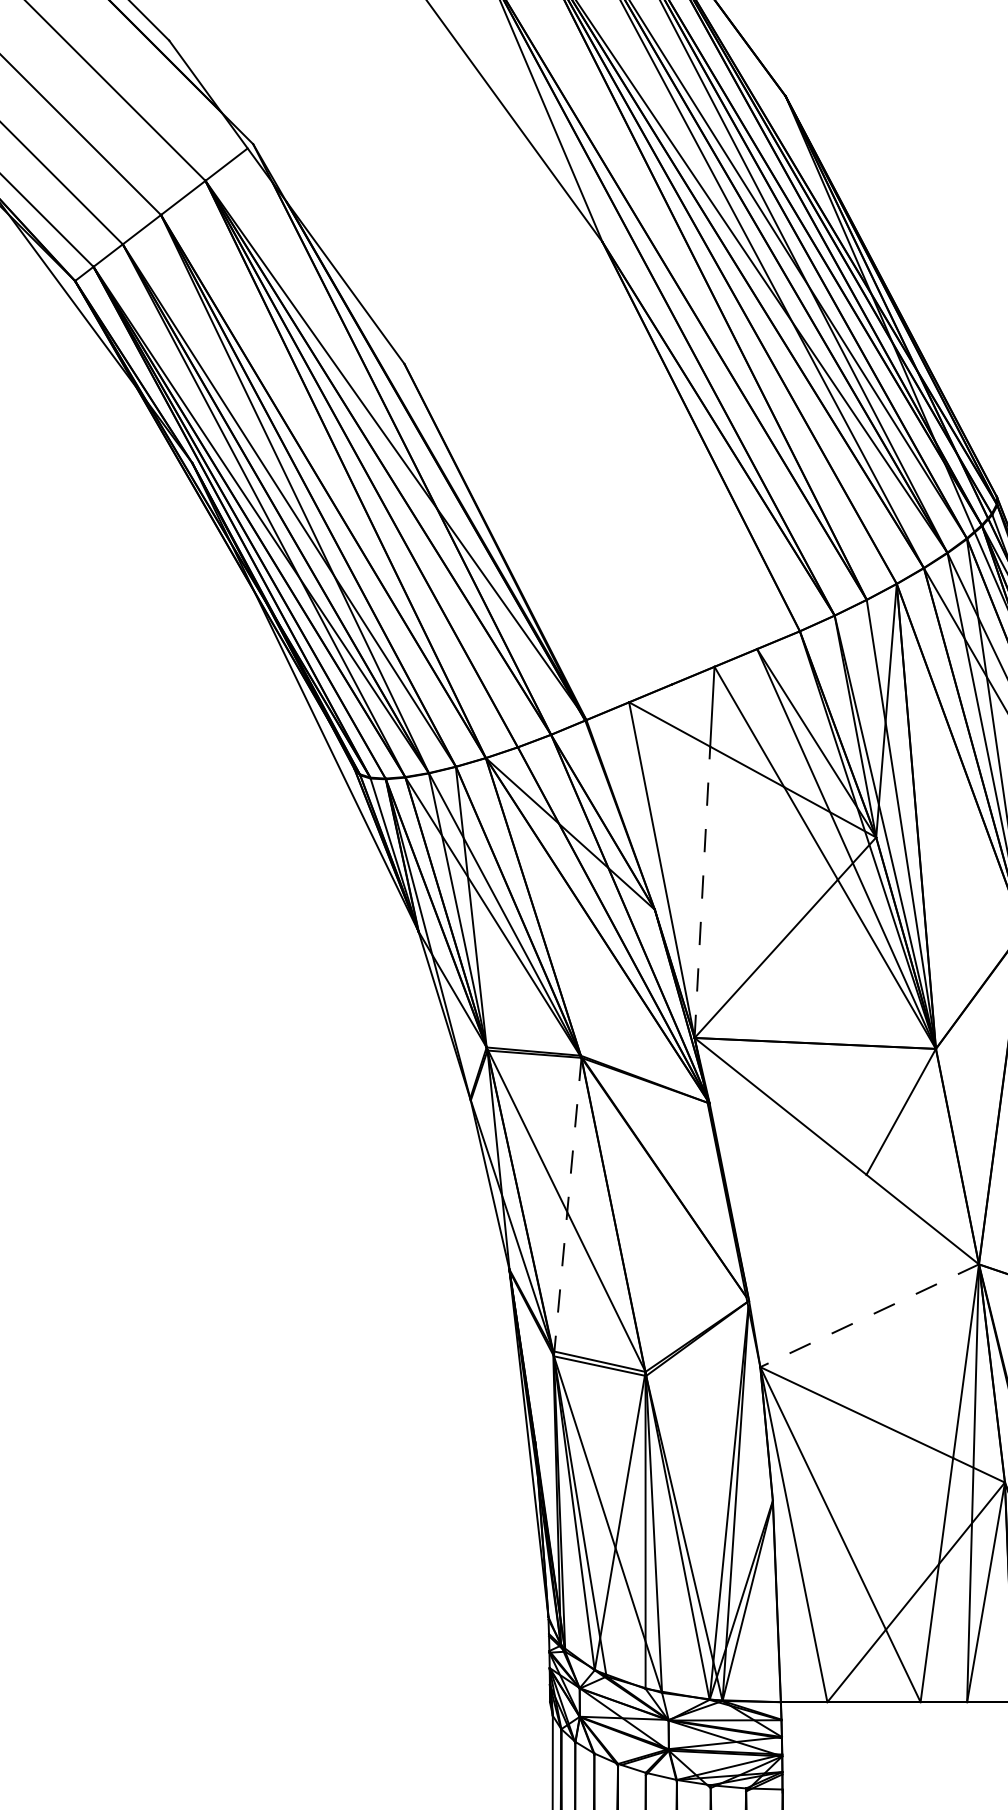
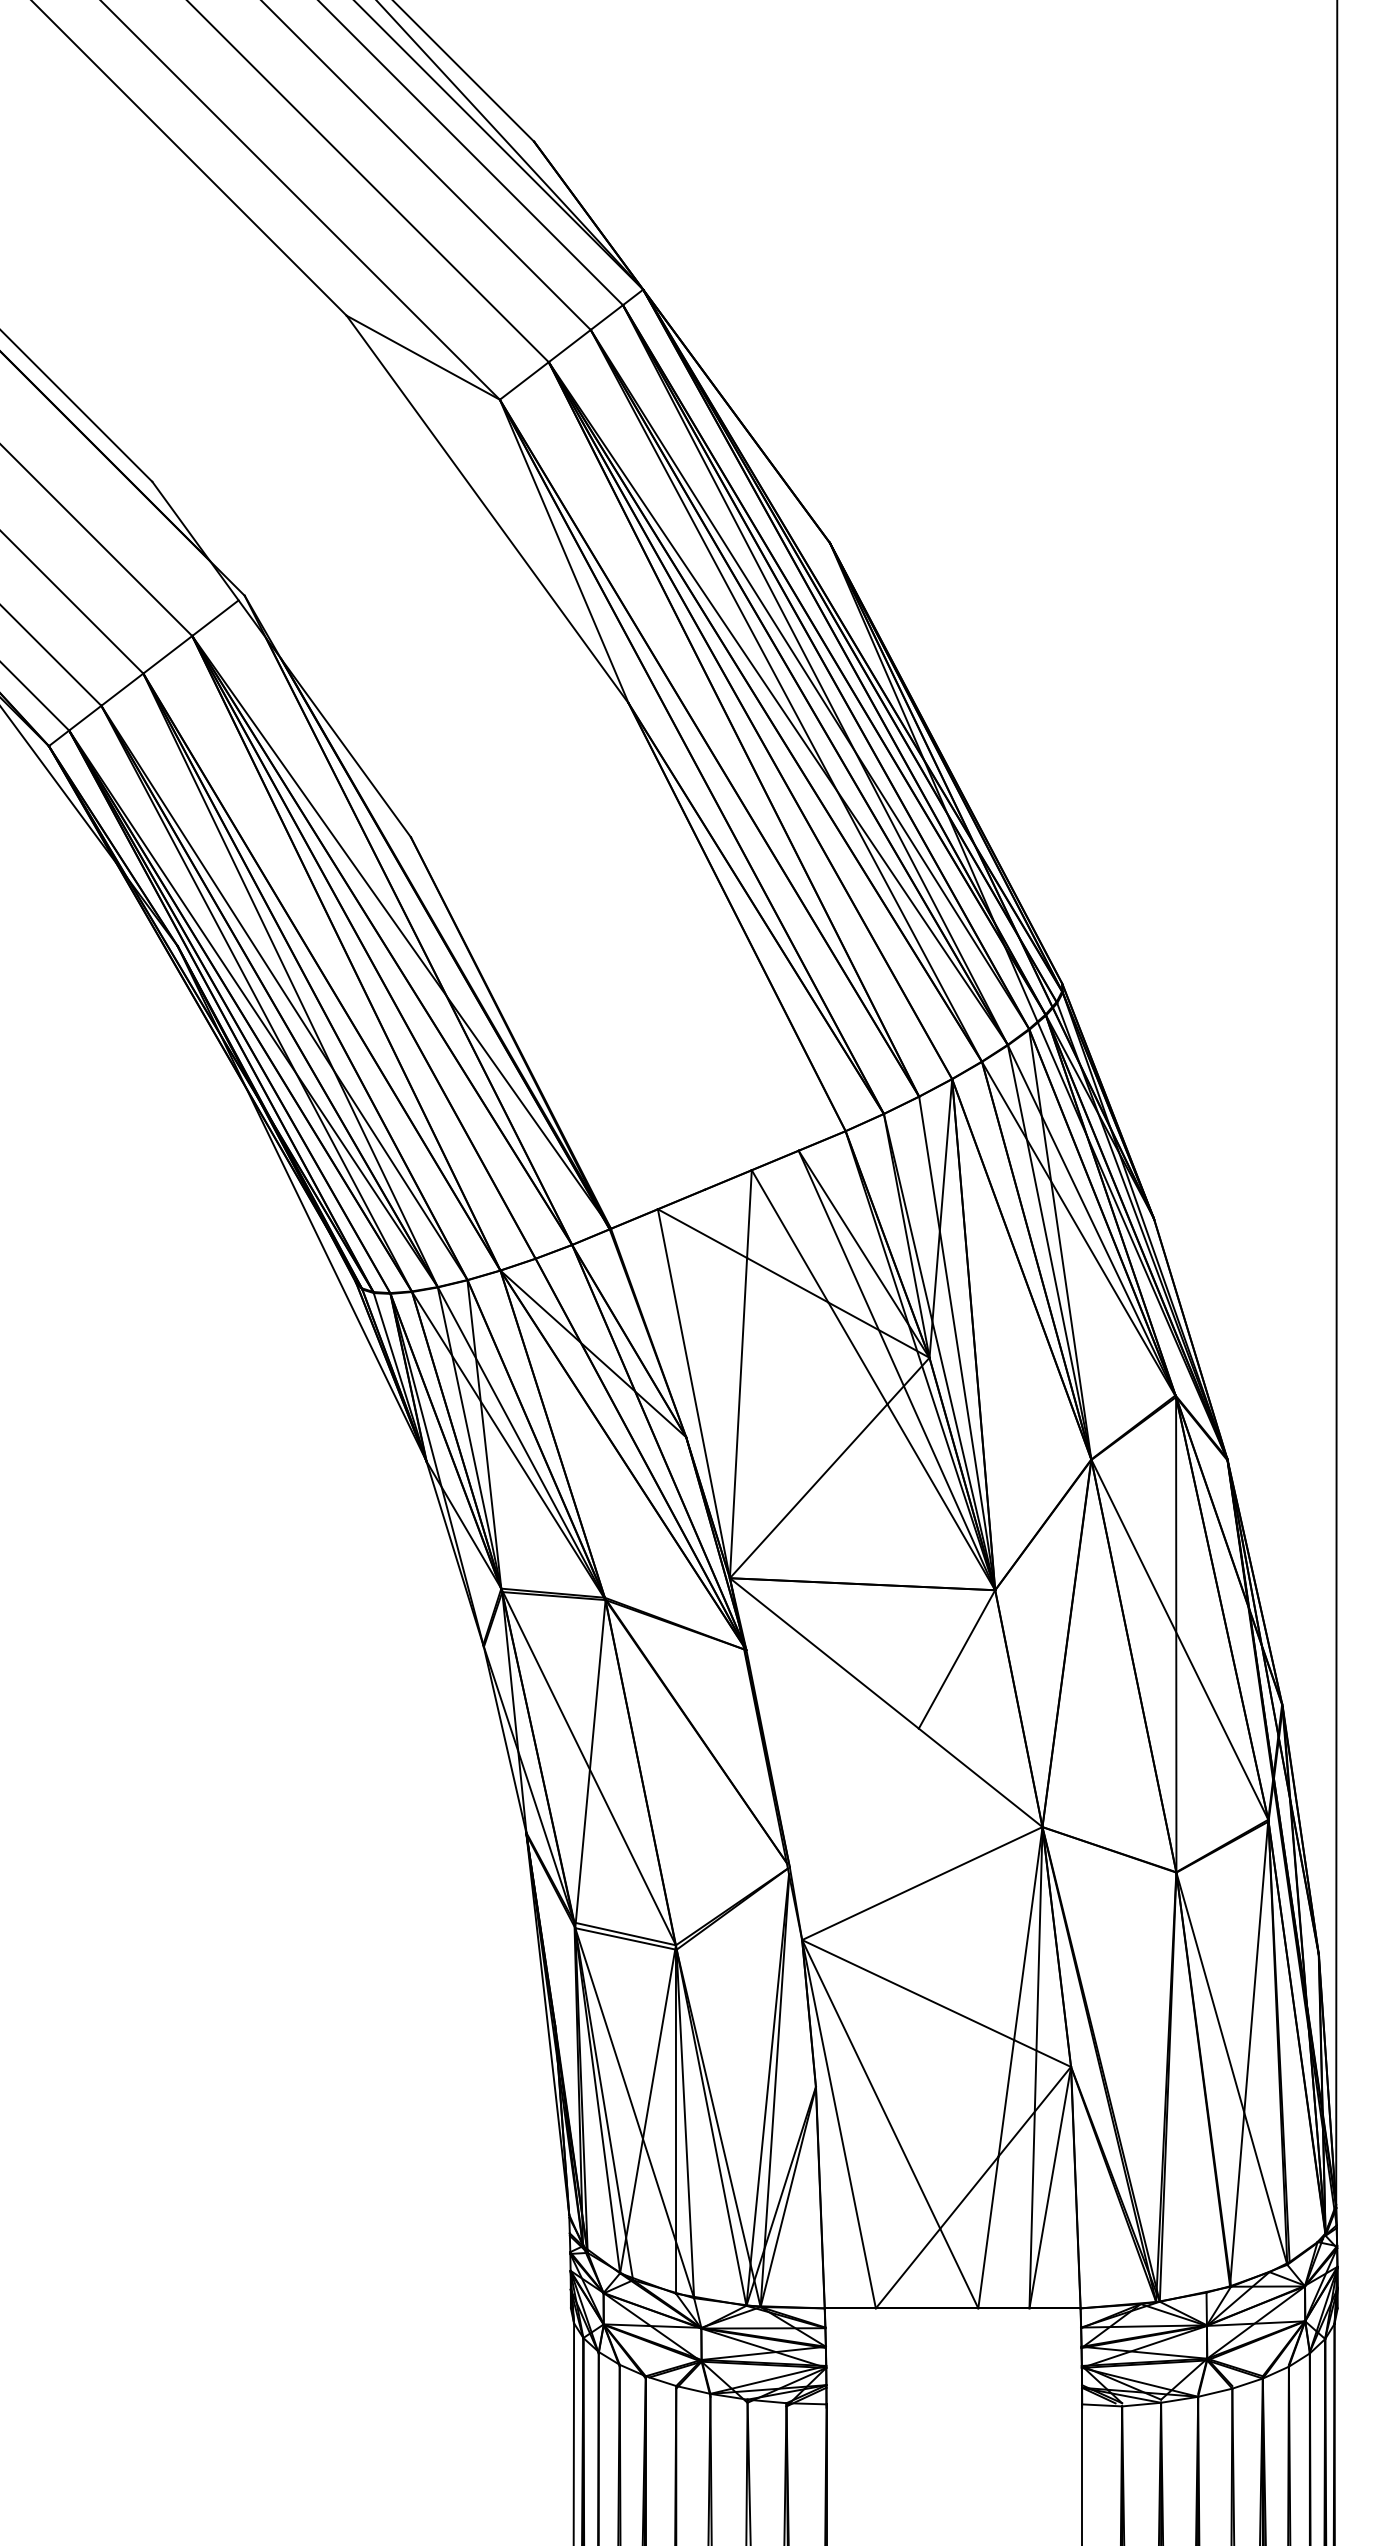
line: (702, 891) -> (738, 1417), dashed -> solid
line: (567, 1207) -> (590, 1764), dashed -> solid
line: (869, 1315) -> (922, 1883), dashed -> solid

